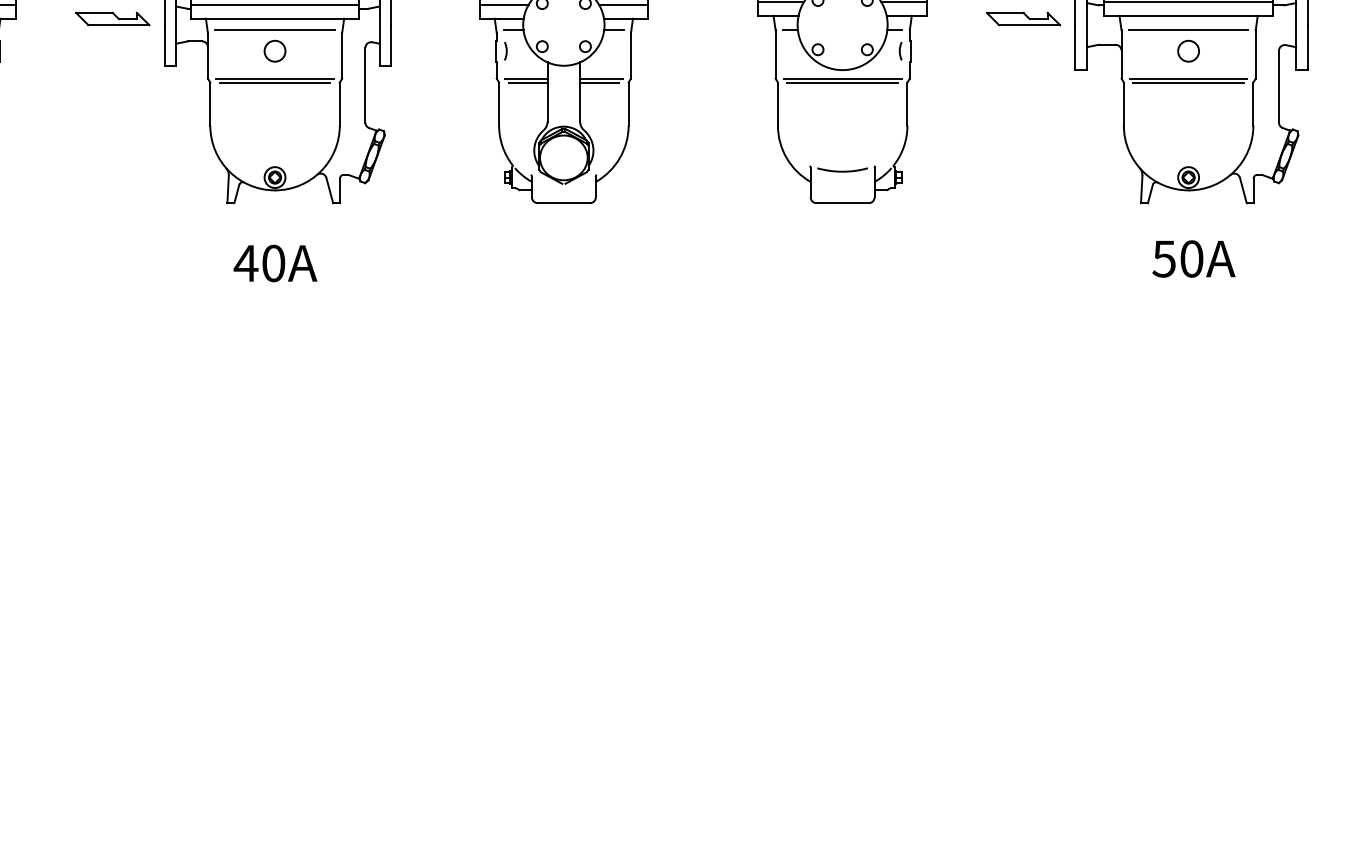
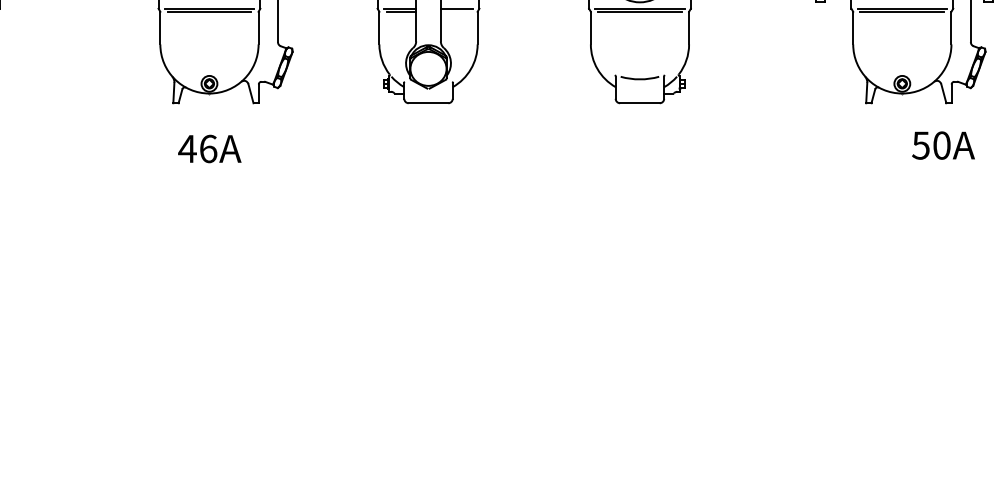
line: (599, 82) -> (455, 11), removed
text: (1193, 258) -> (943, 145), moved
text: (273, 263) -> (208, 149), 40A -> 46A

